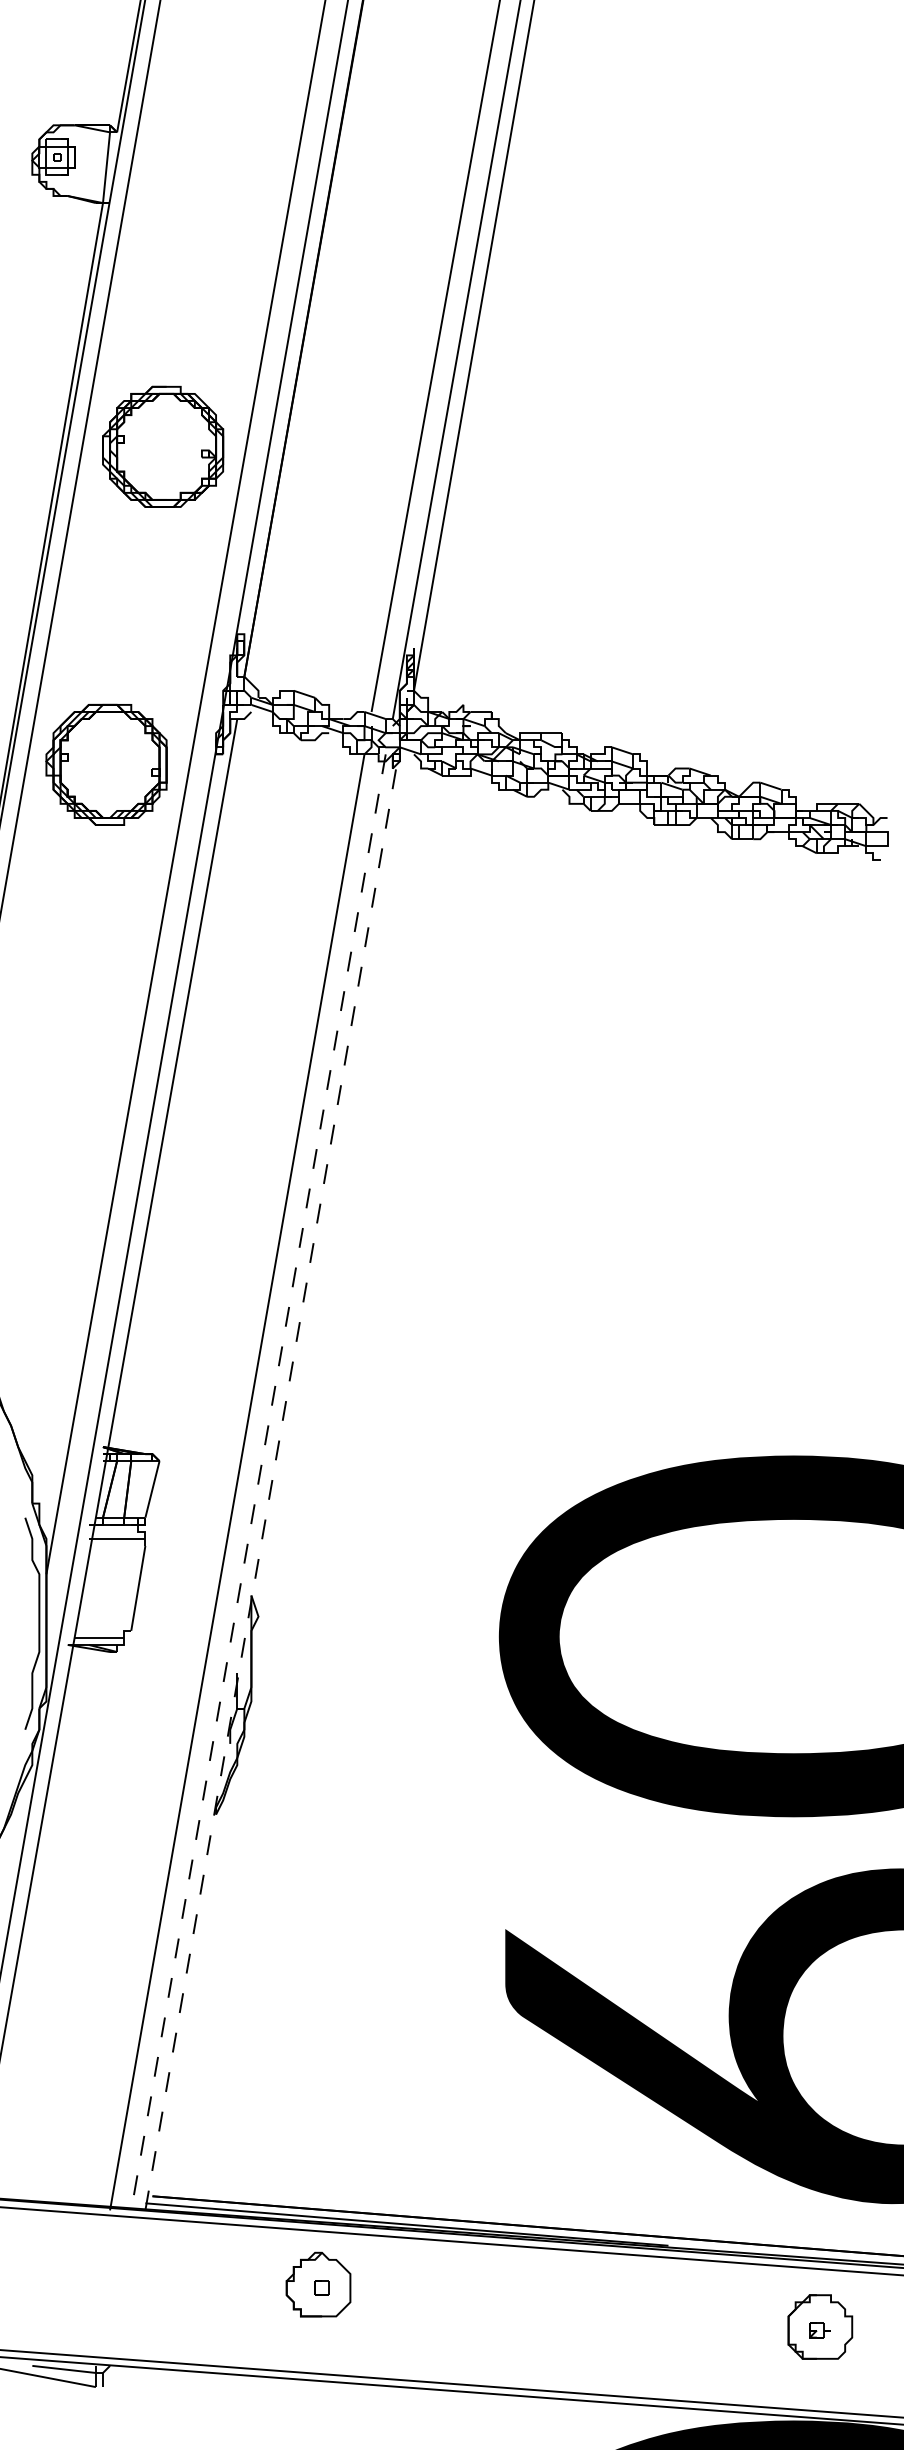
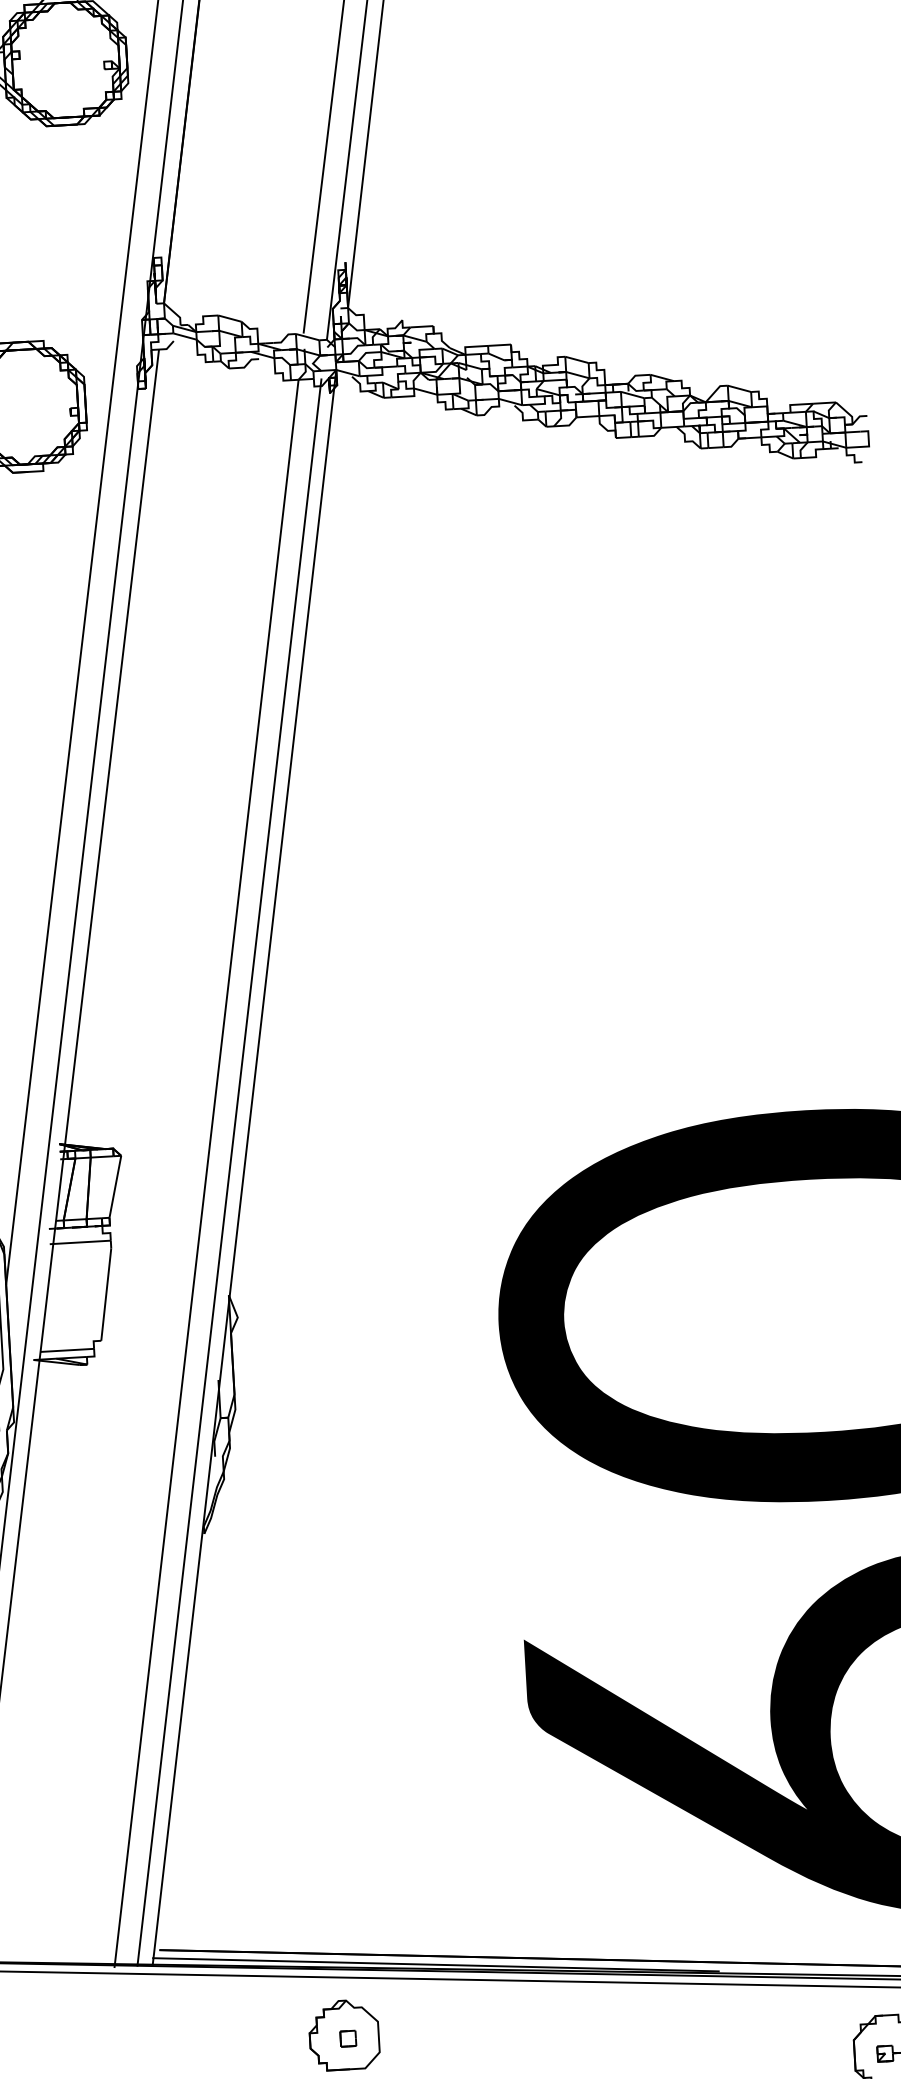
line: (272, 1478) -> (244, 1167), dashed -> solid
line: (258, 1482) -> (229, 1172), dashed -> solid

